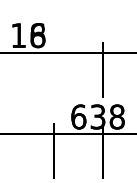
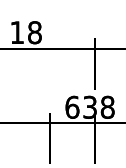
text: (37, 35) -> (34, 32), 16 -> 18

